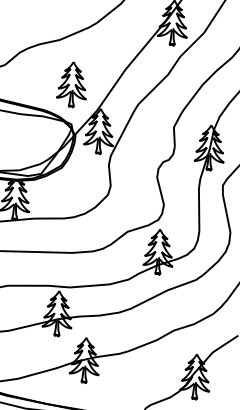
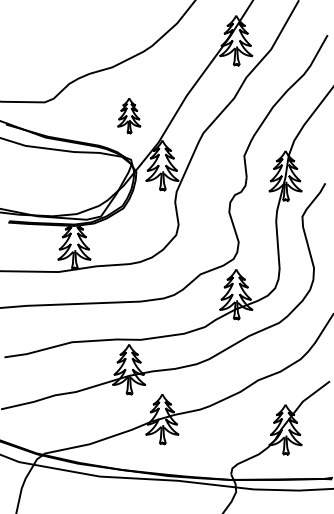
part: (72, 84) -> (129, 115), size x0.7

